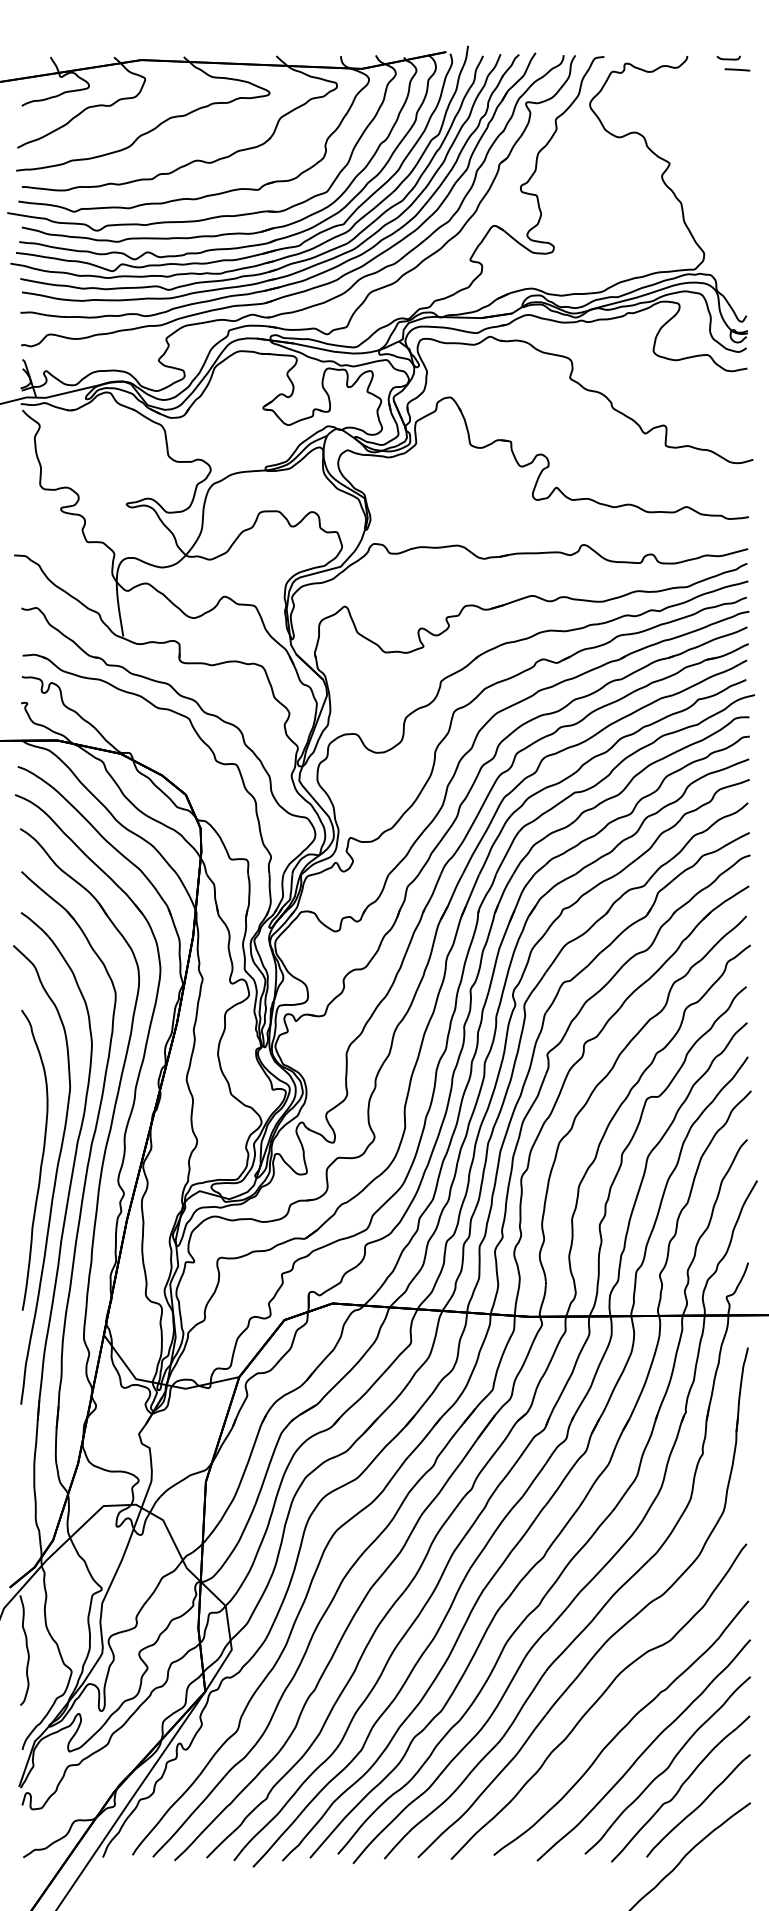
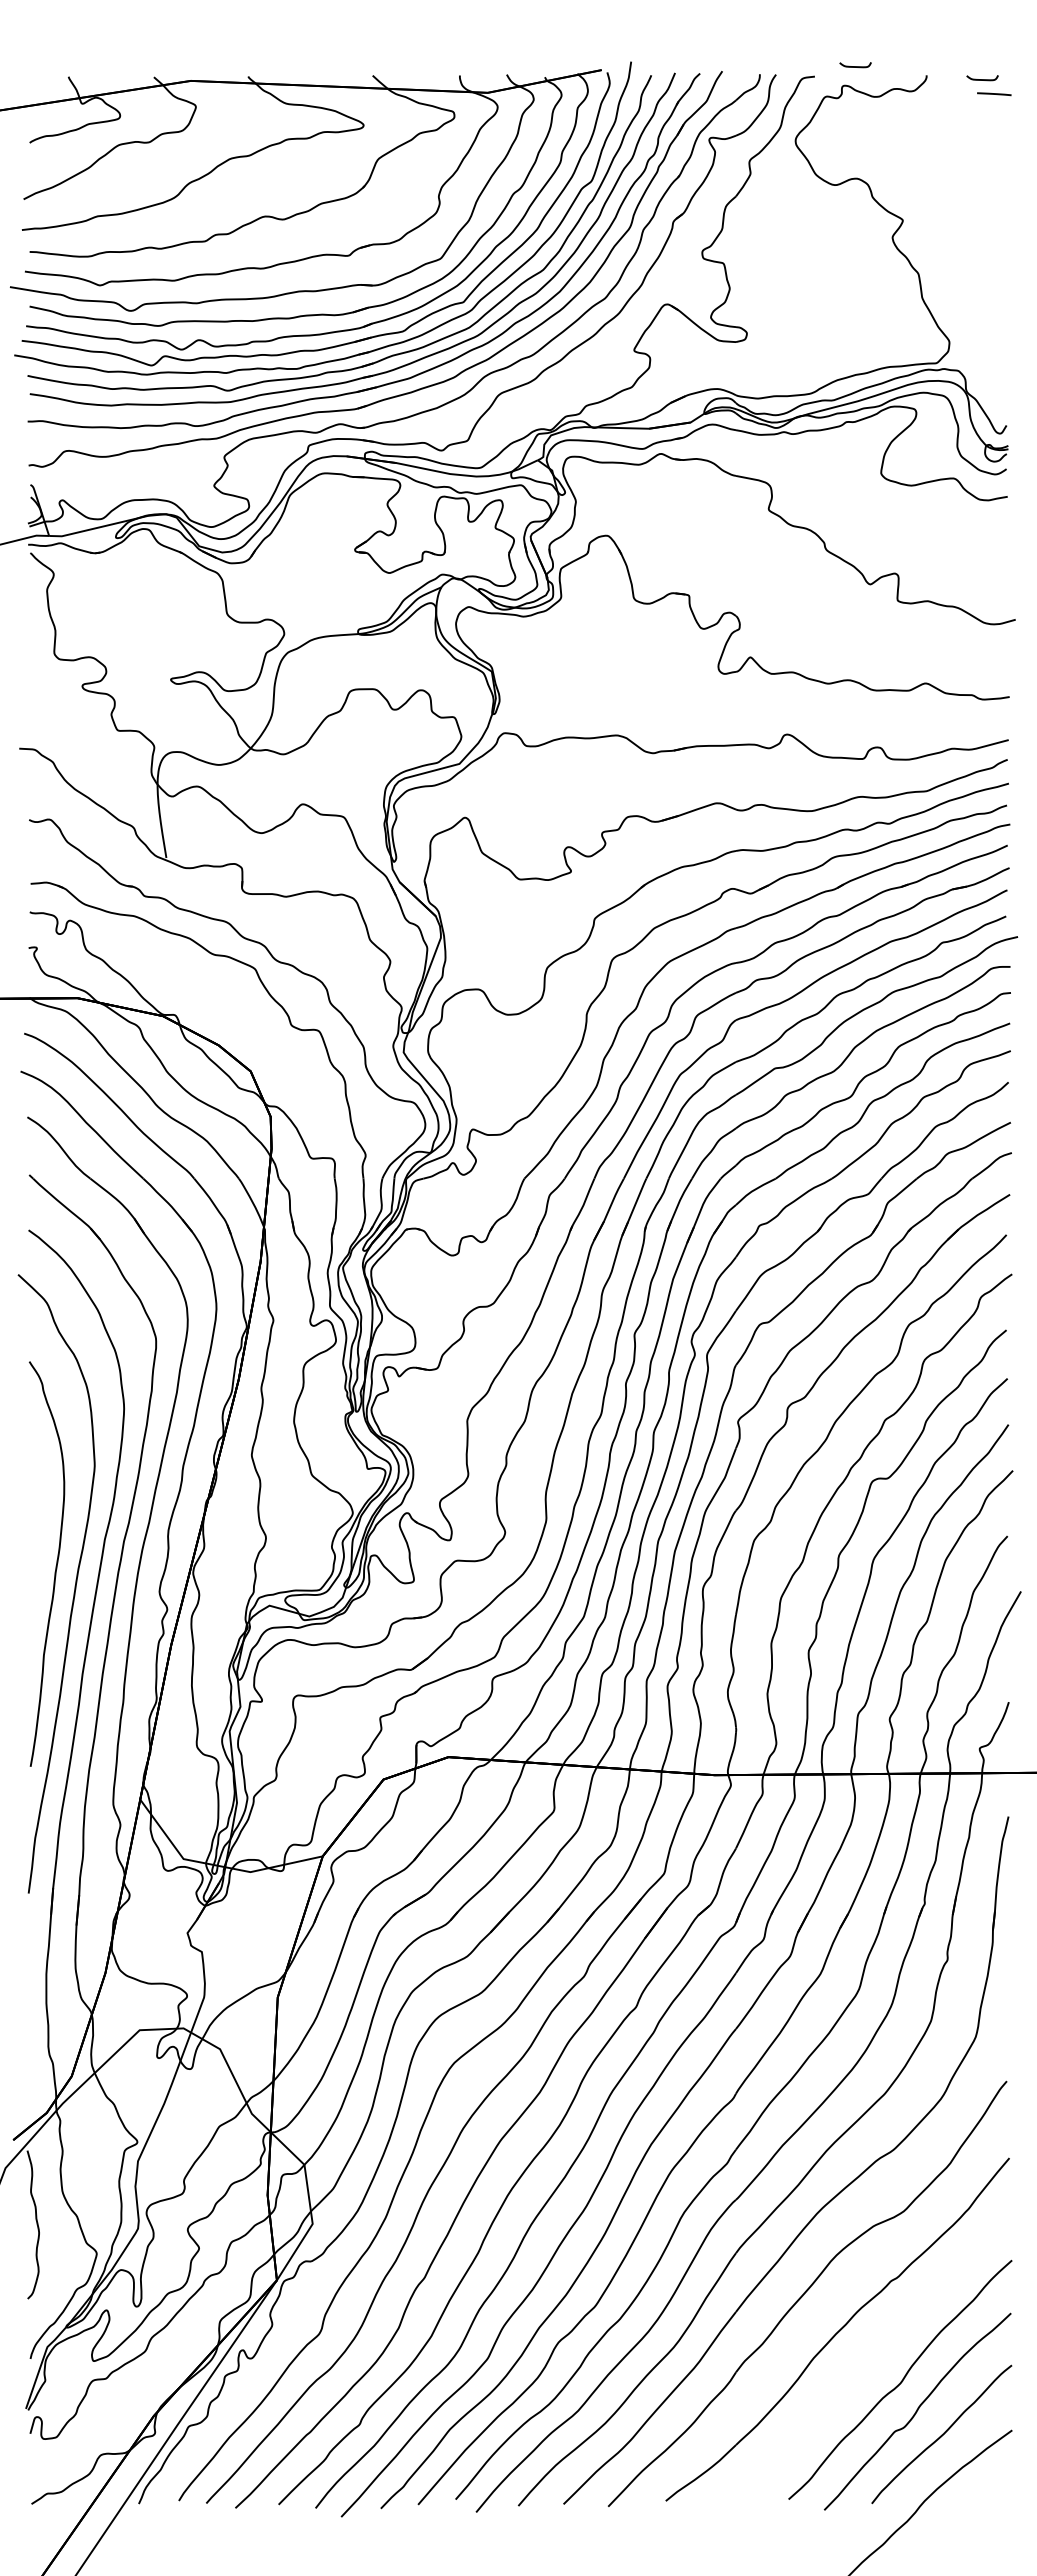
curve: (634, 49) -> (855, 66), added
part: (643, 1750) -> (867, 2359), removed

